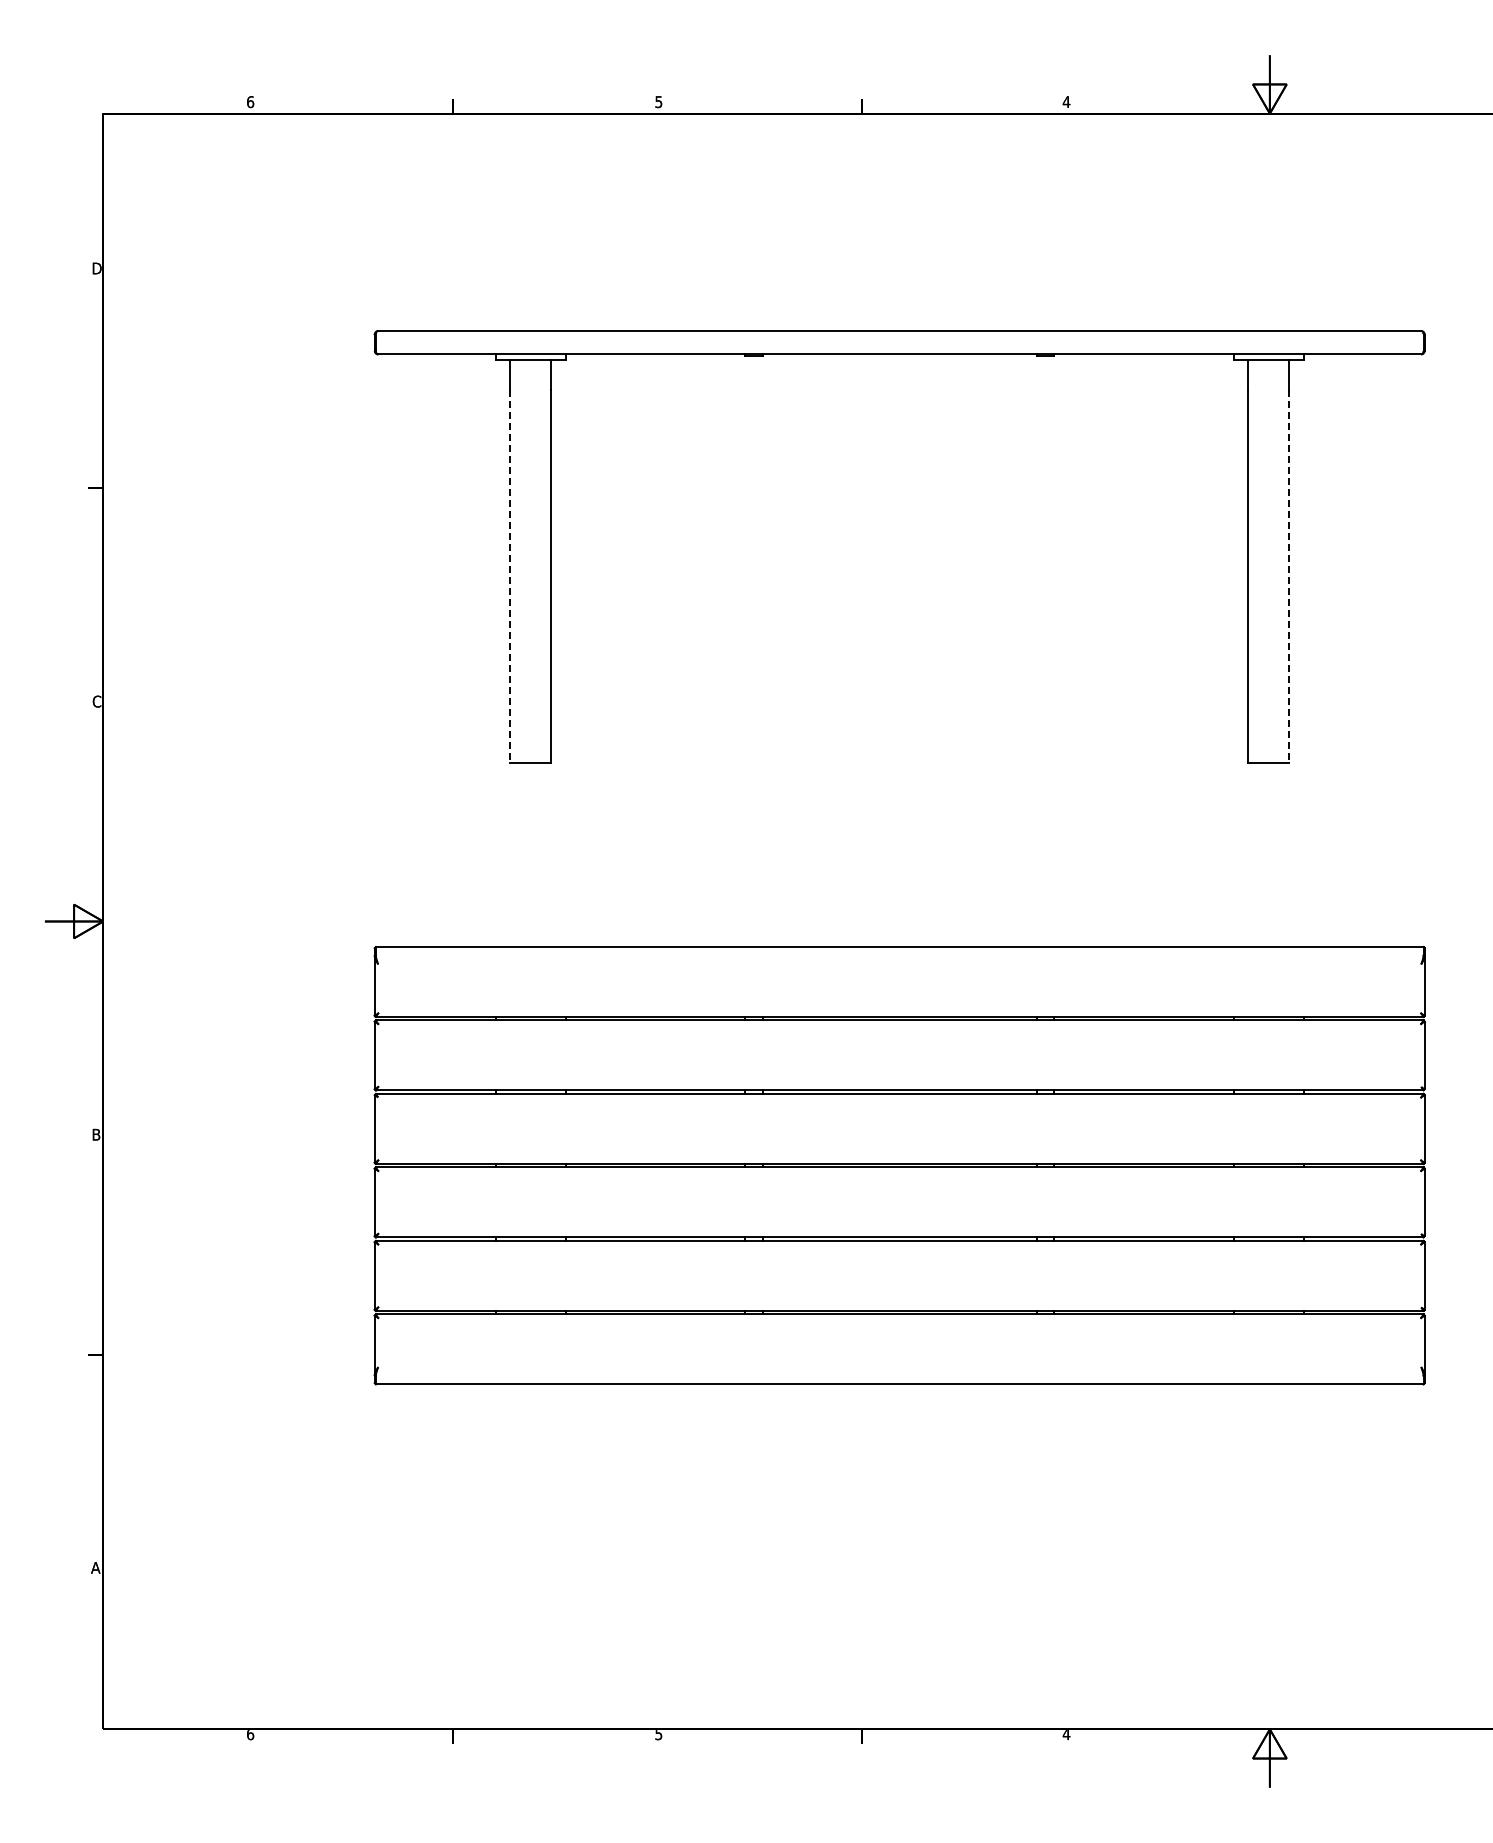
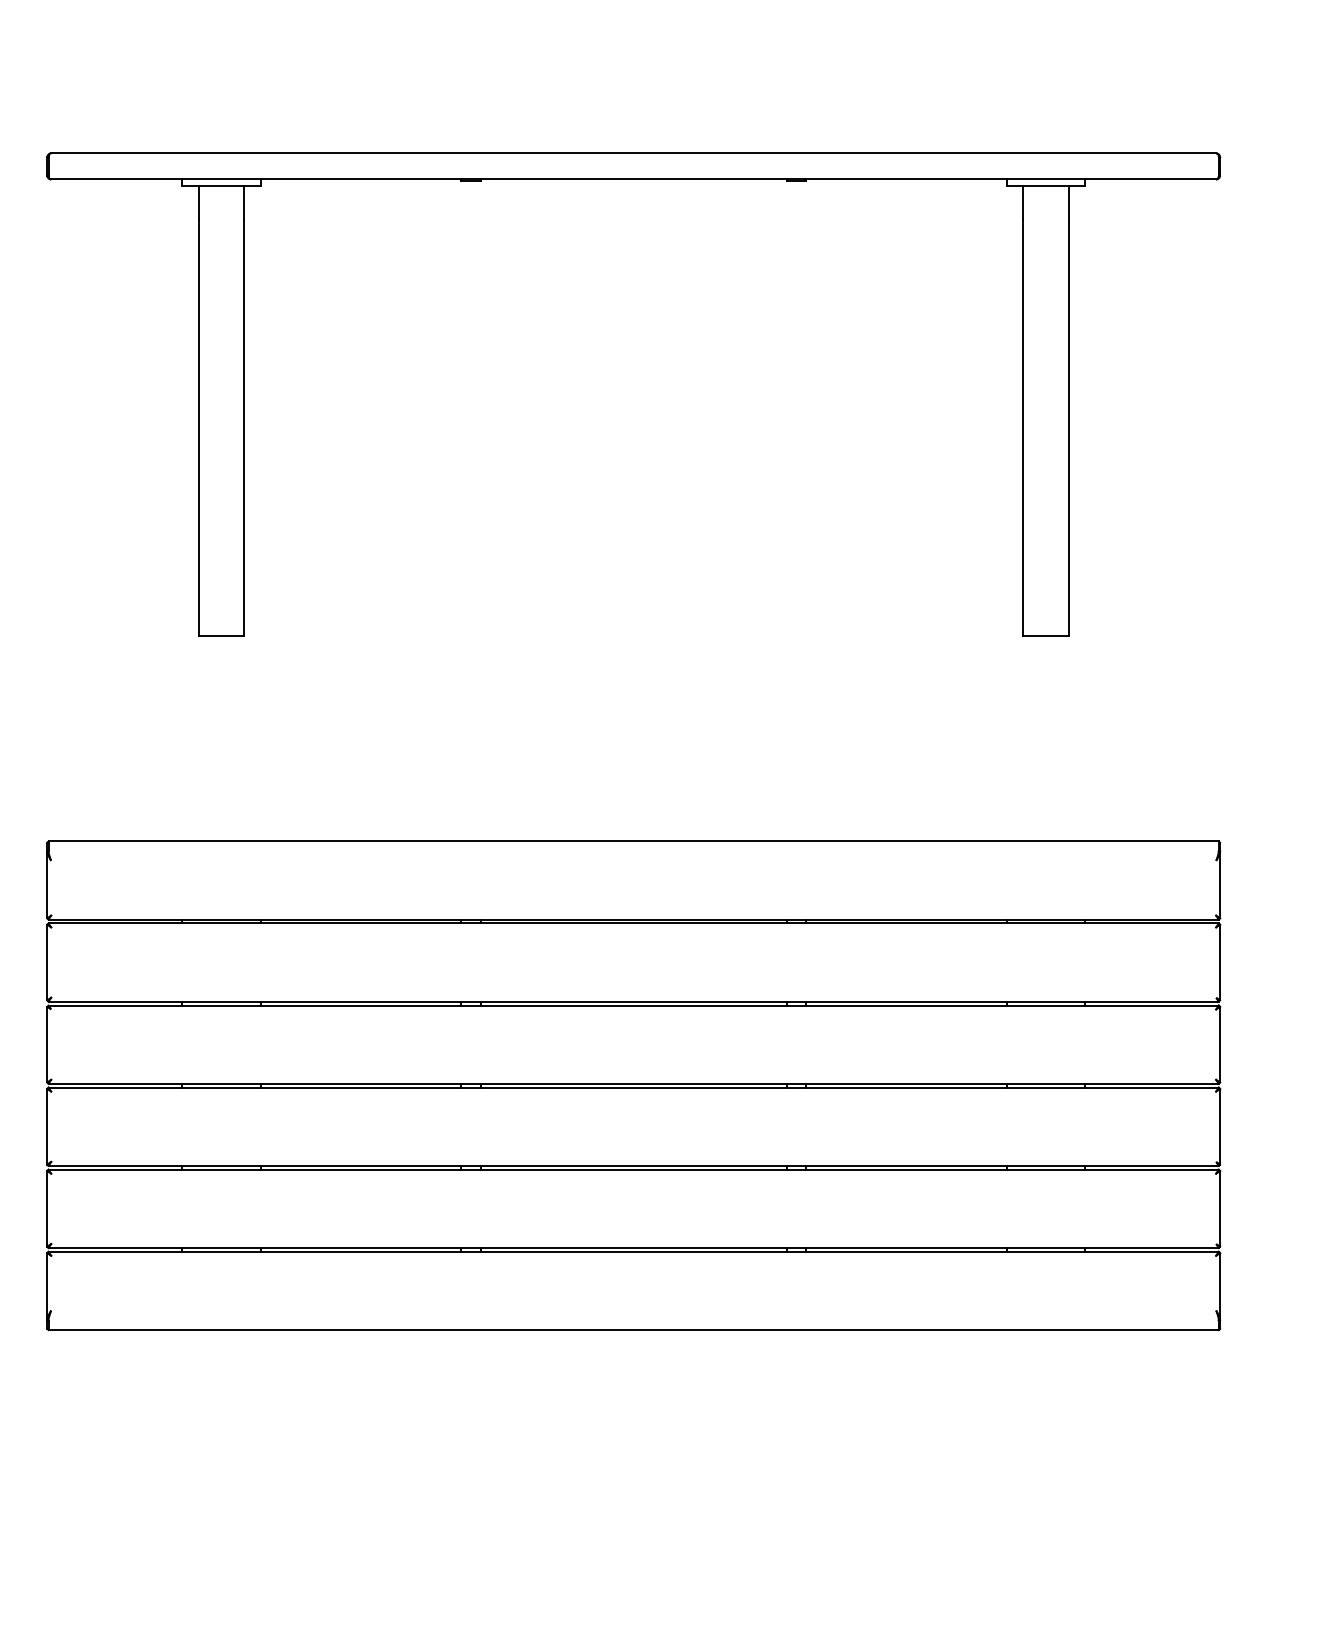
line: (510, 576) -> (198, 427), dashed -> solid
line: (1289, 576) -> (1069, 427), dashed -> solid

